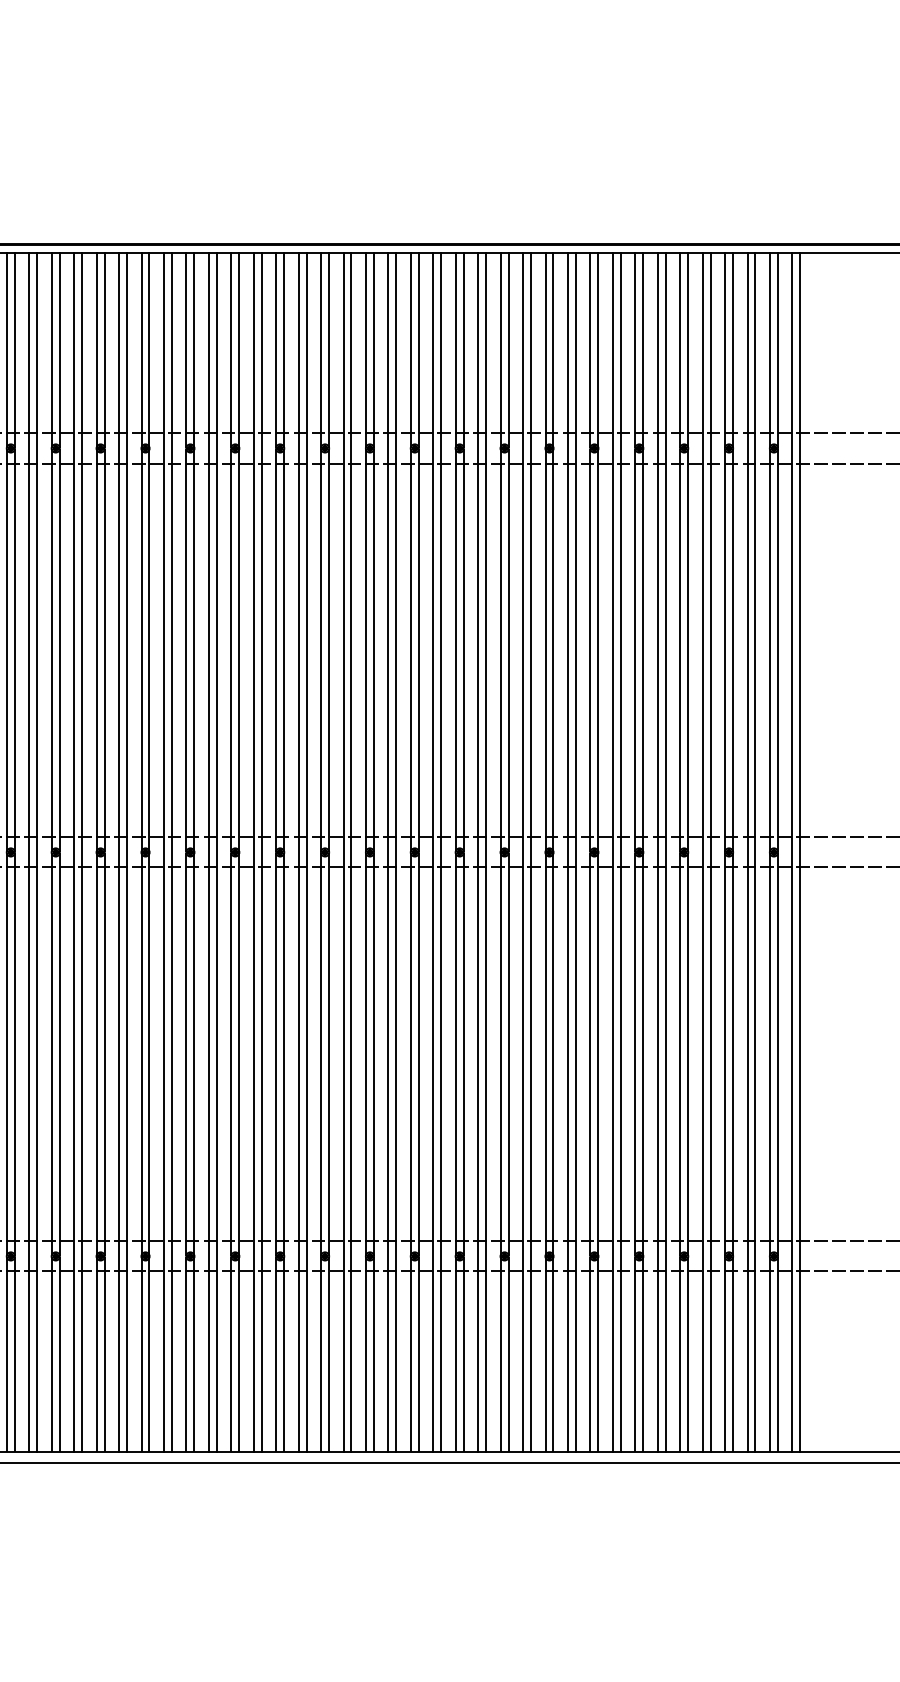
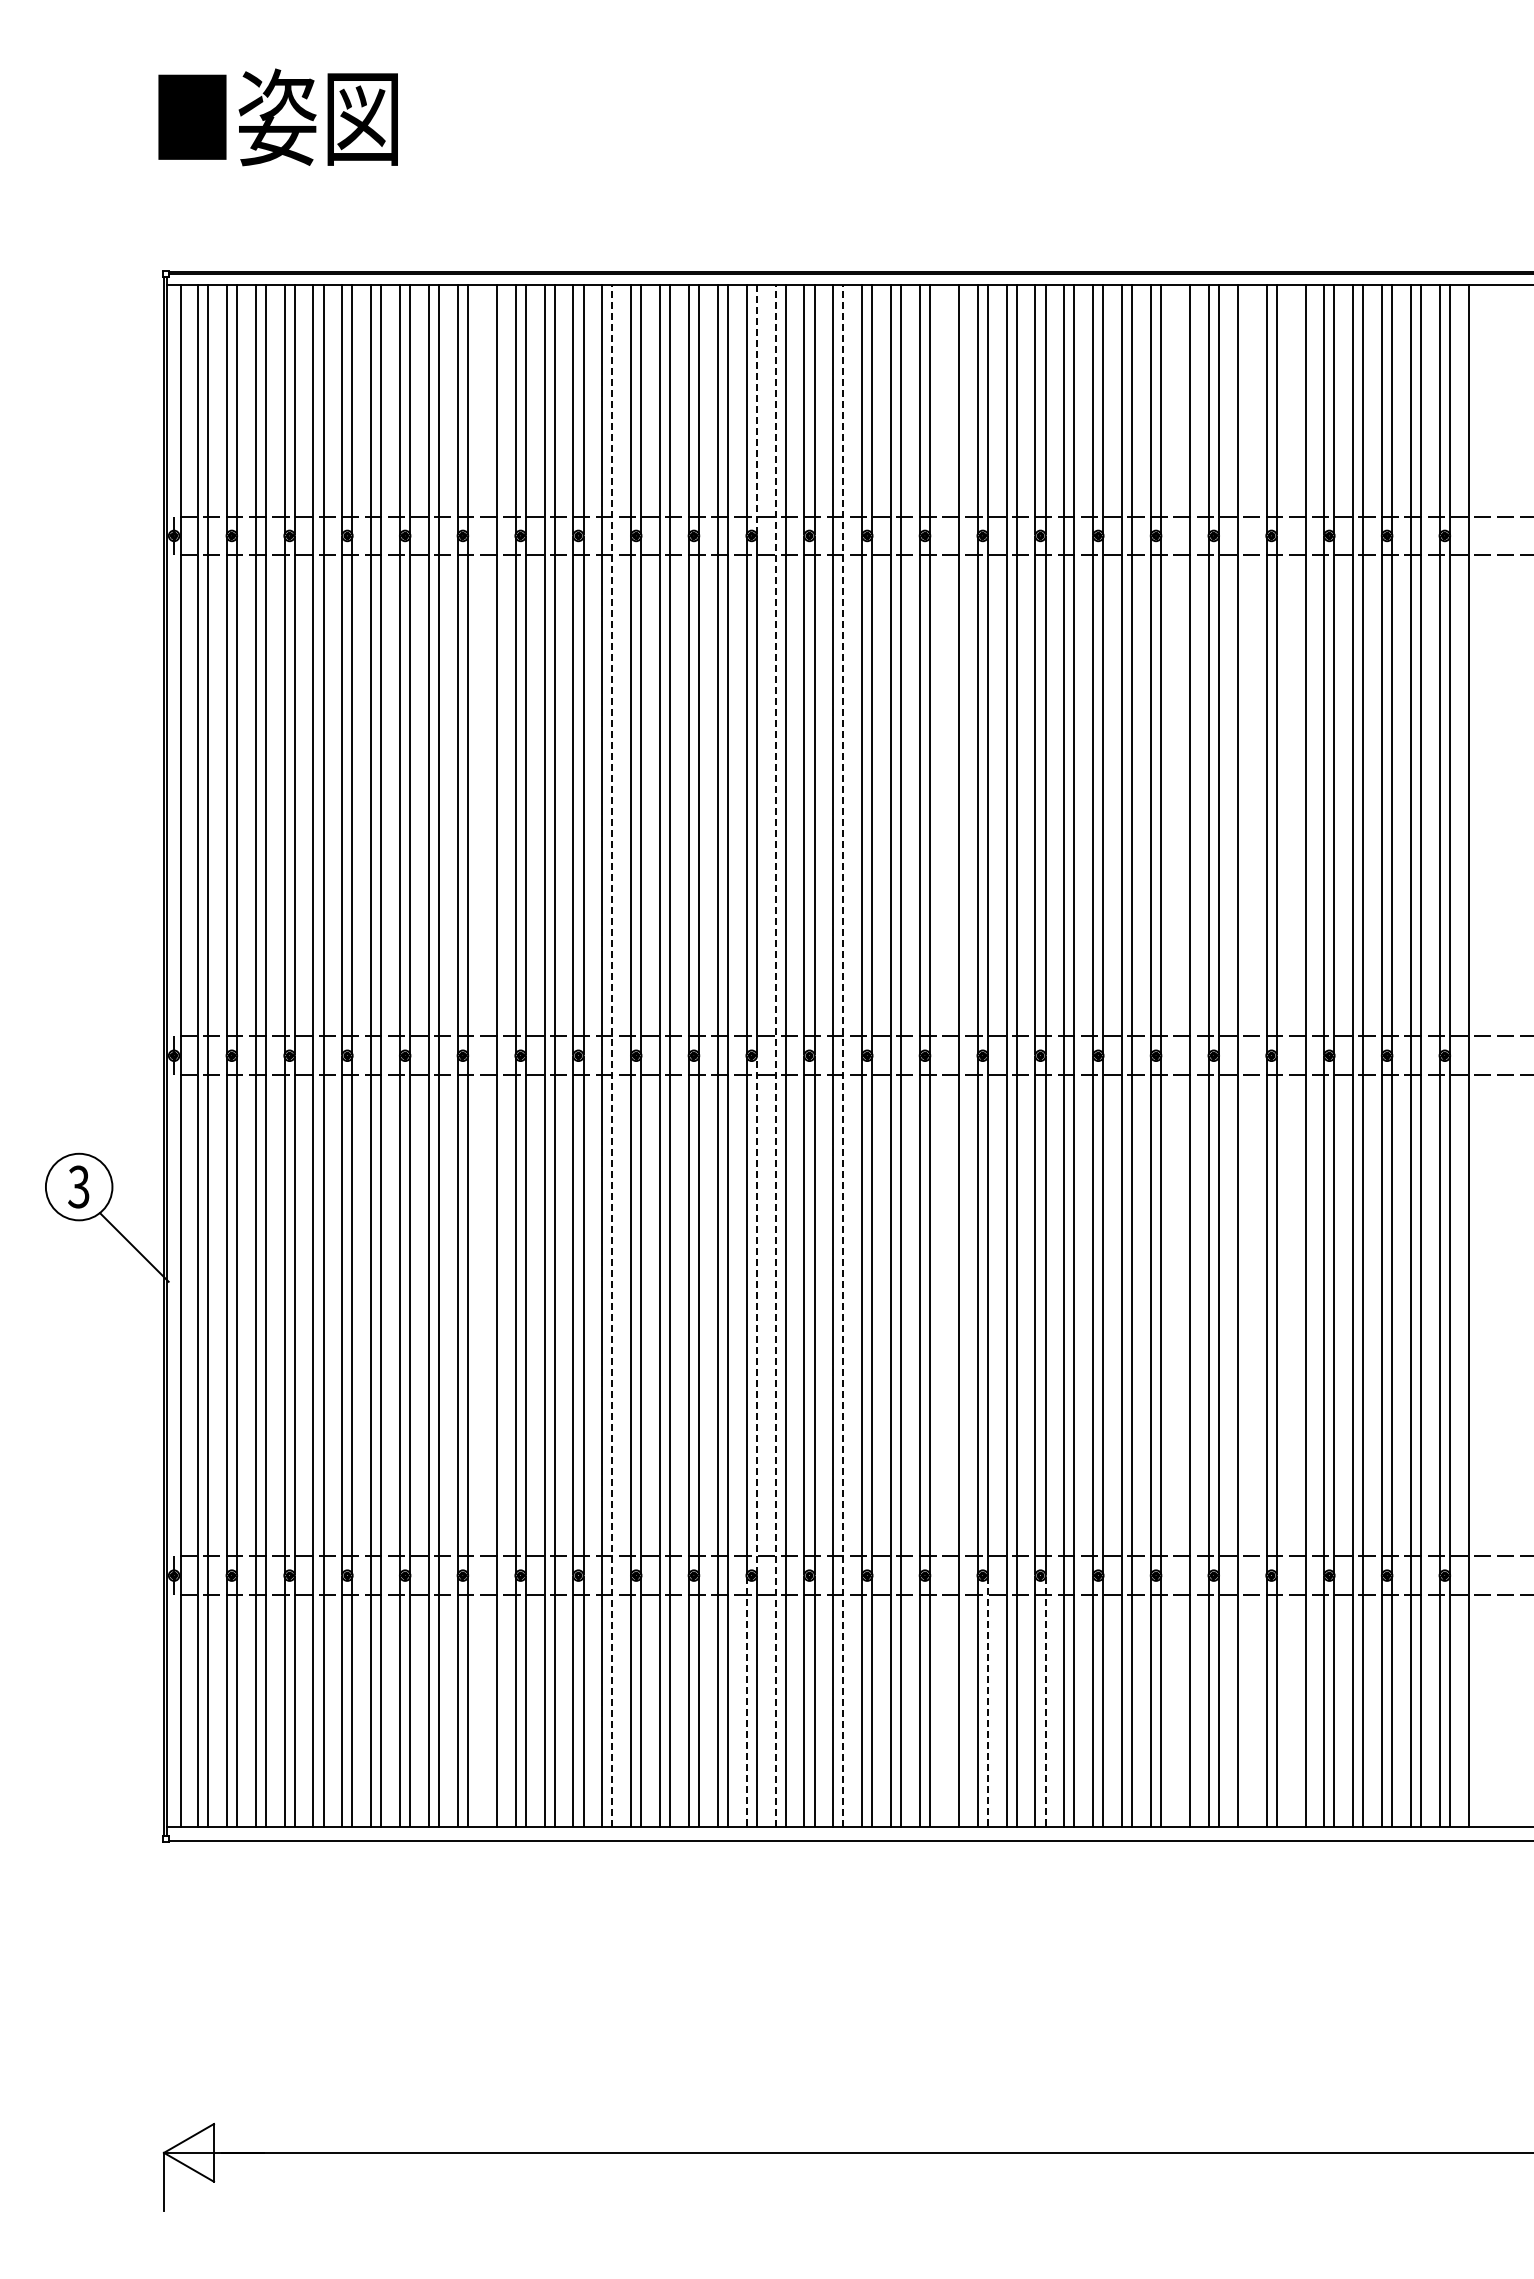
line: (239, 350) -> (756, 409), solid -> dashed
line: (29, 852) -> (486, 1055), removed
line: (127, 852) -> (612, 1055), solid -> dashed
line: (253, 852) -> (775, 1055), solid -> dashed
line: (306, 852) -> (843, 1055), solid -> dashed
line: (388, 852) -> (948, 1055), removed
line: (567, 852) -> (1179, 1055), removed
line: (620, 852) -> (1247, 1055), removed
line: (657, 852) -> (1295, 1055), removed
line: (800, 852) -> (1478, 1055), removed
line: (239, 1054) -> (756, 1315), solid -> dashed
line: (231, 1353) -> (746, 1700), solid -> dashed
line: (418, 1353) -> (987, 1700), solid -> dashed
line: (463, 1353) -> (1045, 1700), solid -> dashed

